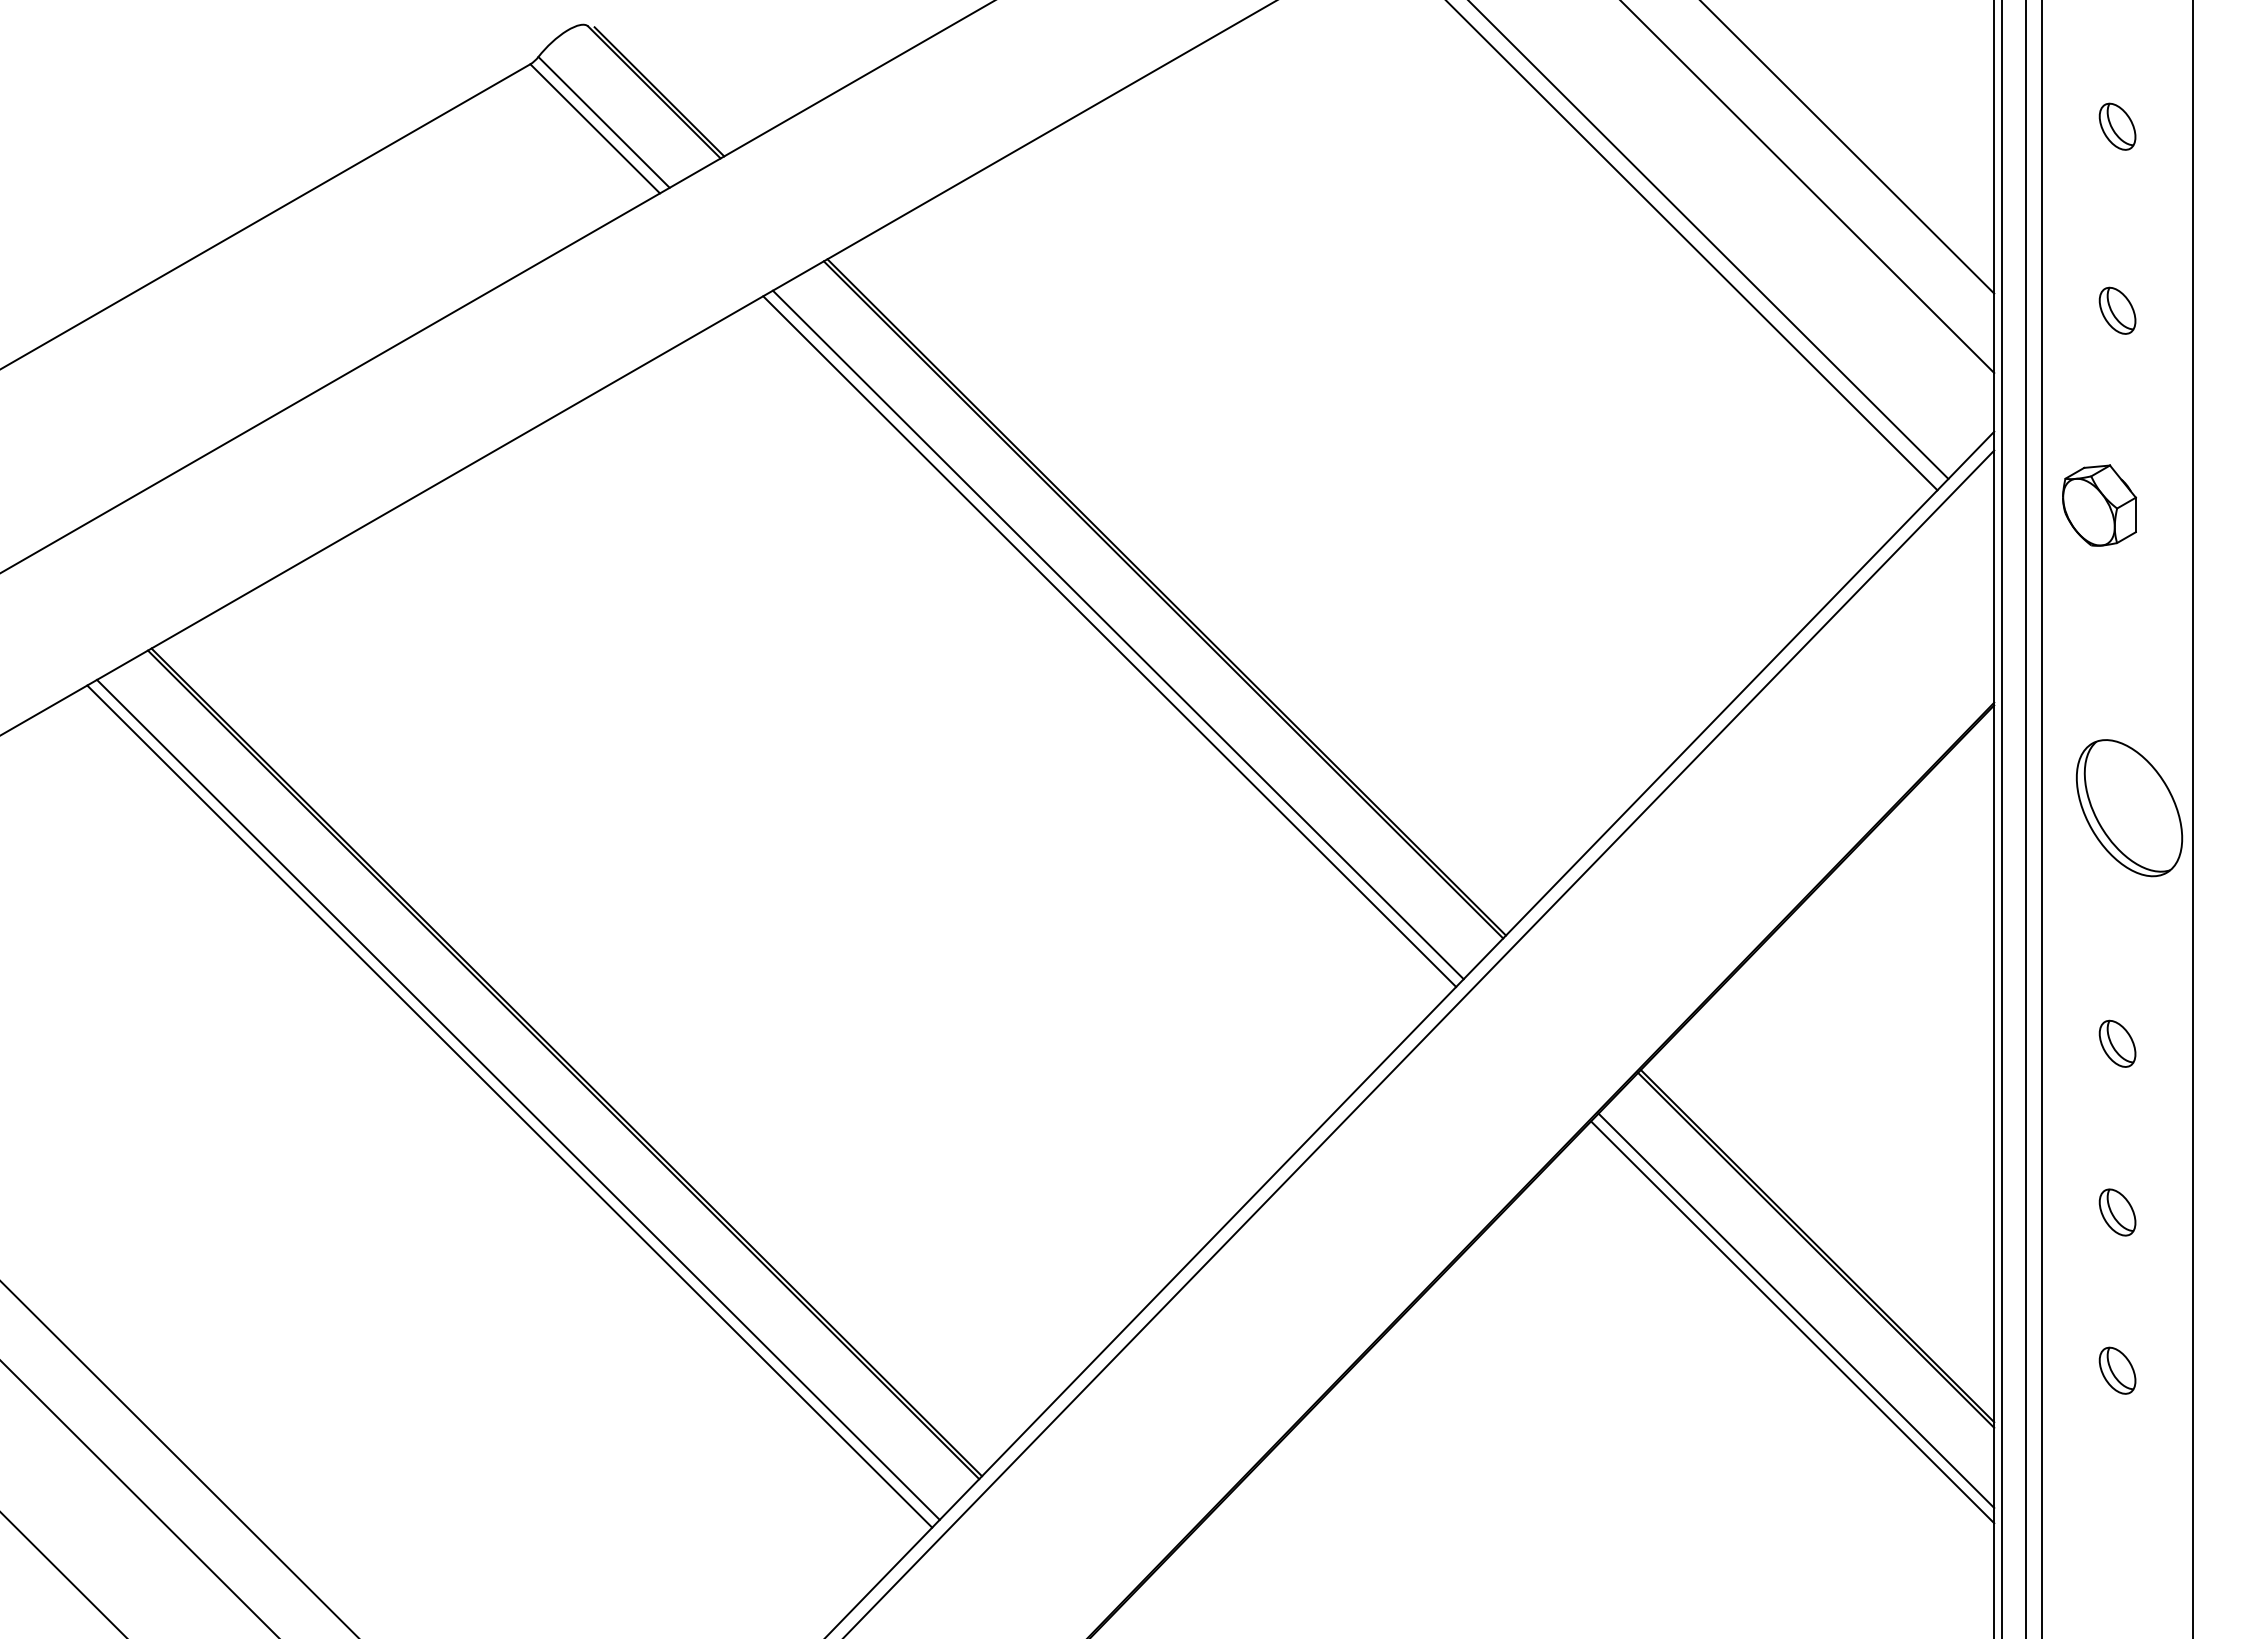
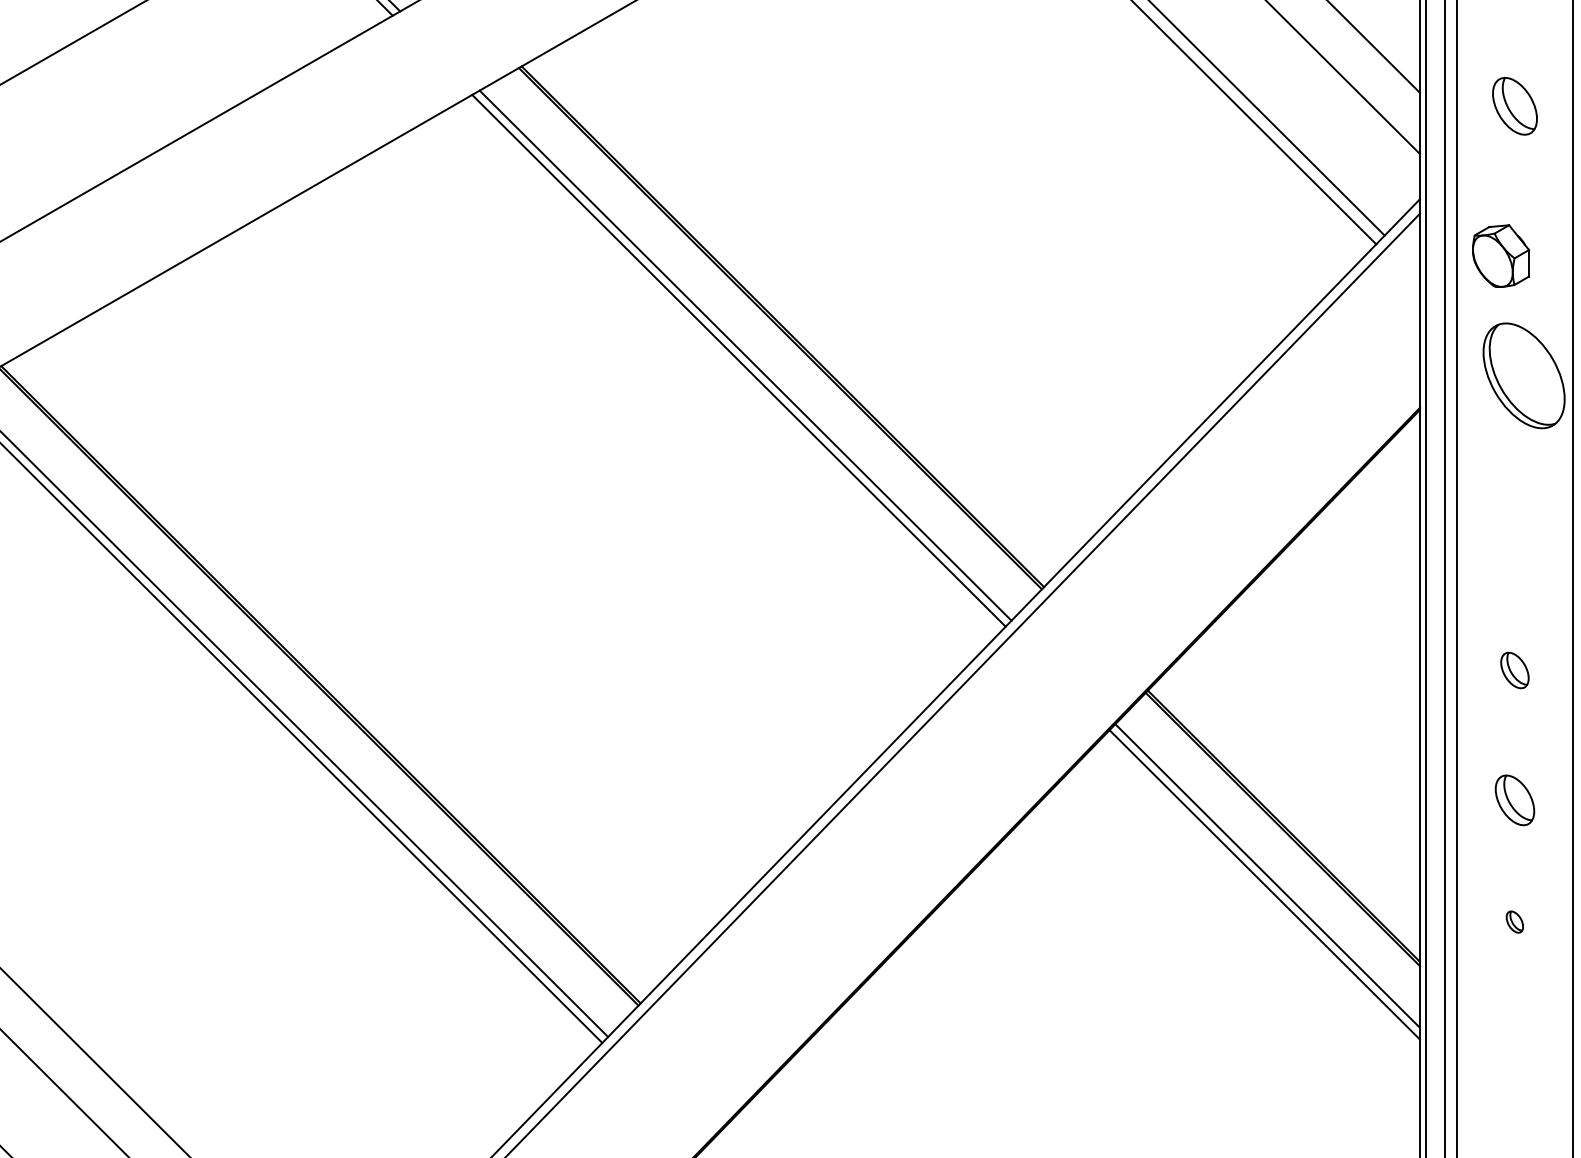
part: (2117, 310) -> (1514, 105), size x1.6
part: (2129, 808) -> (1524, 376), moved
part: (2117, 1212) -> (1514, 800), size x1.4
part: (2117, 1370) -> (1514, 921), size x0.6

